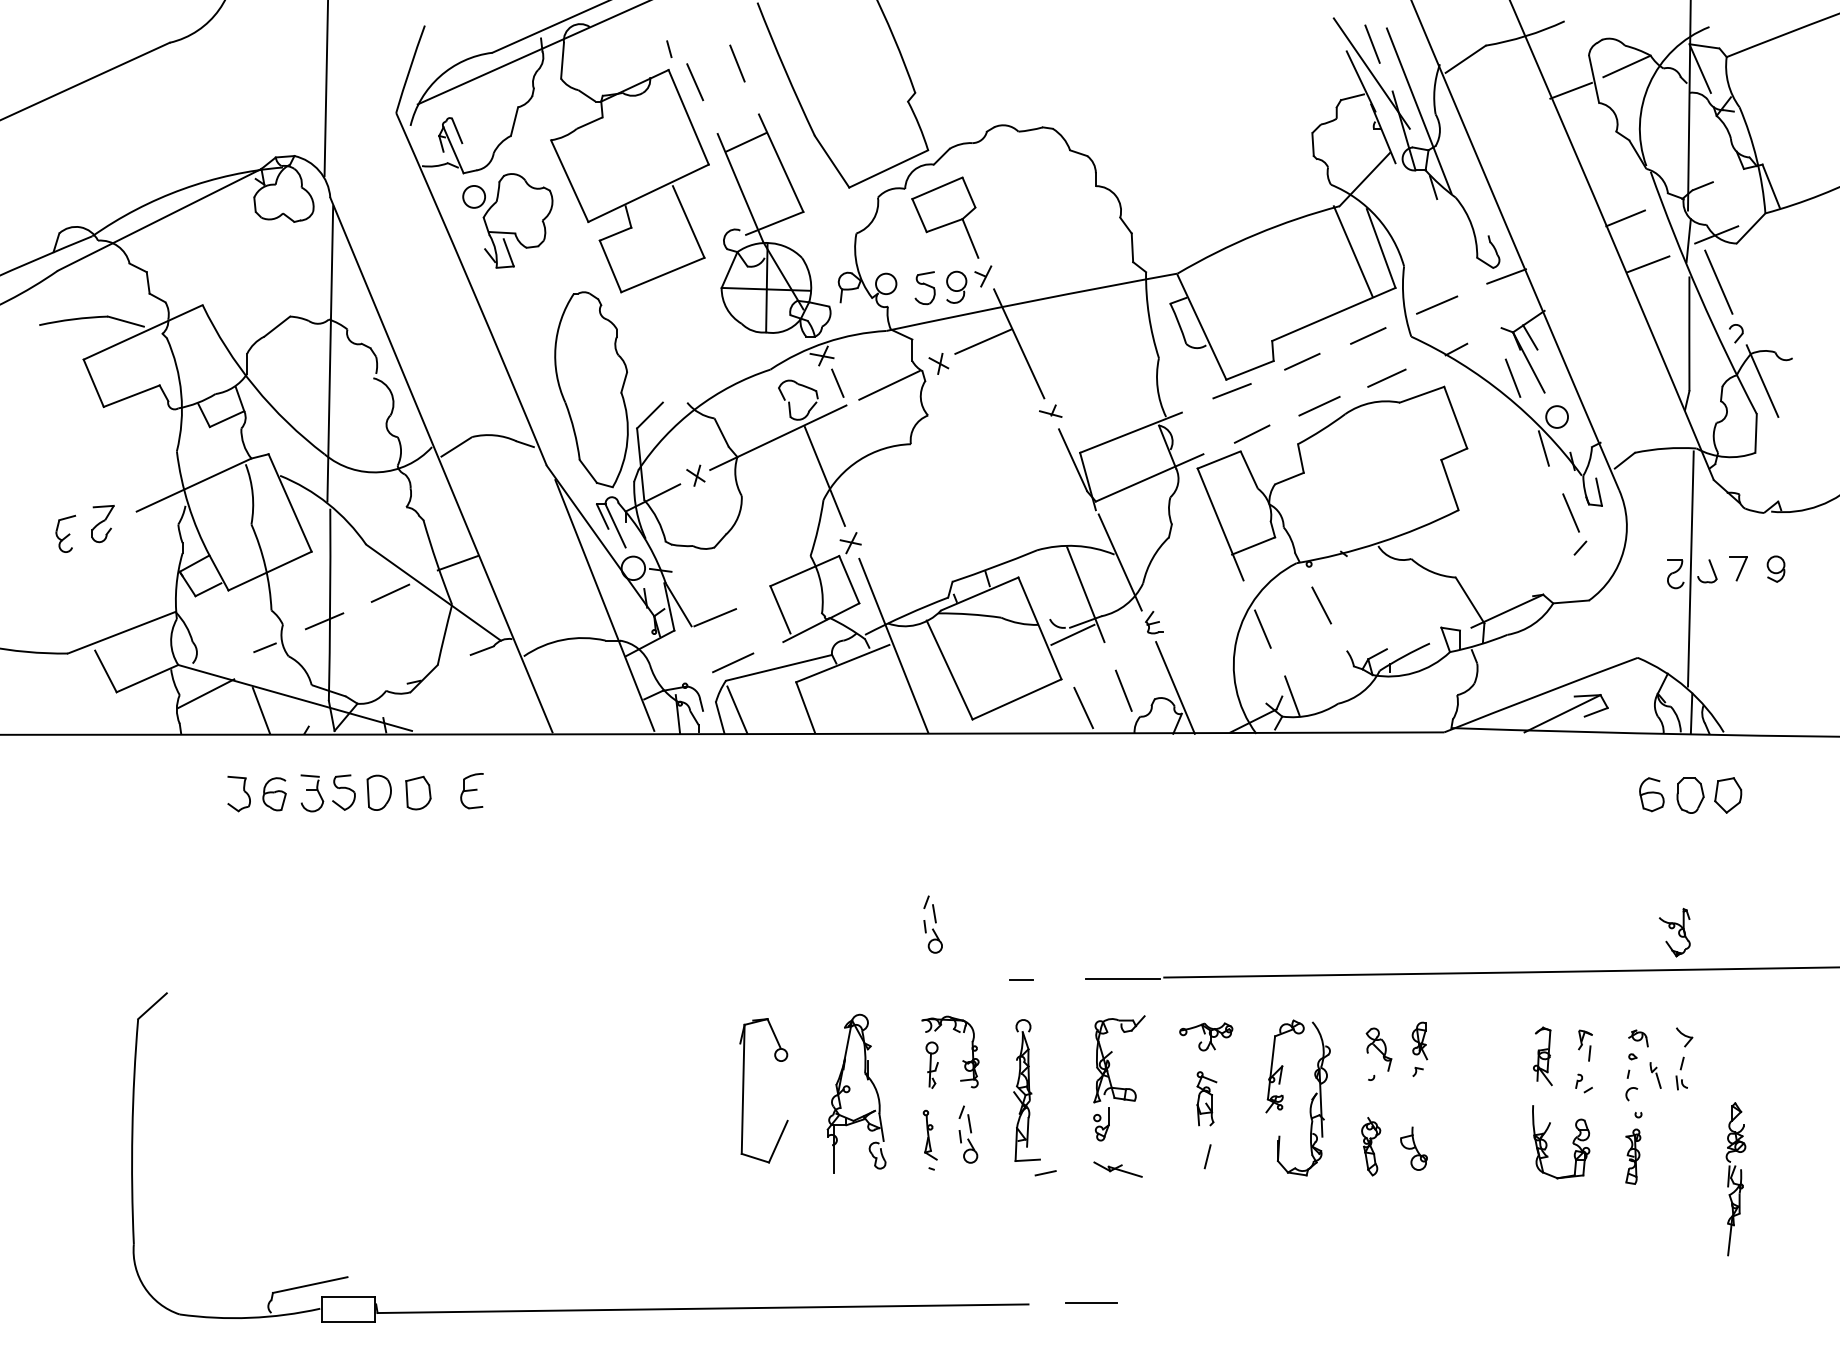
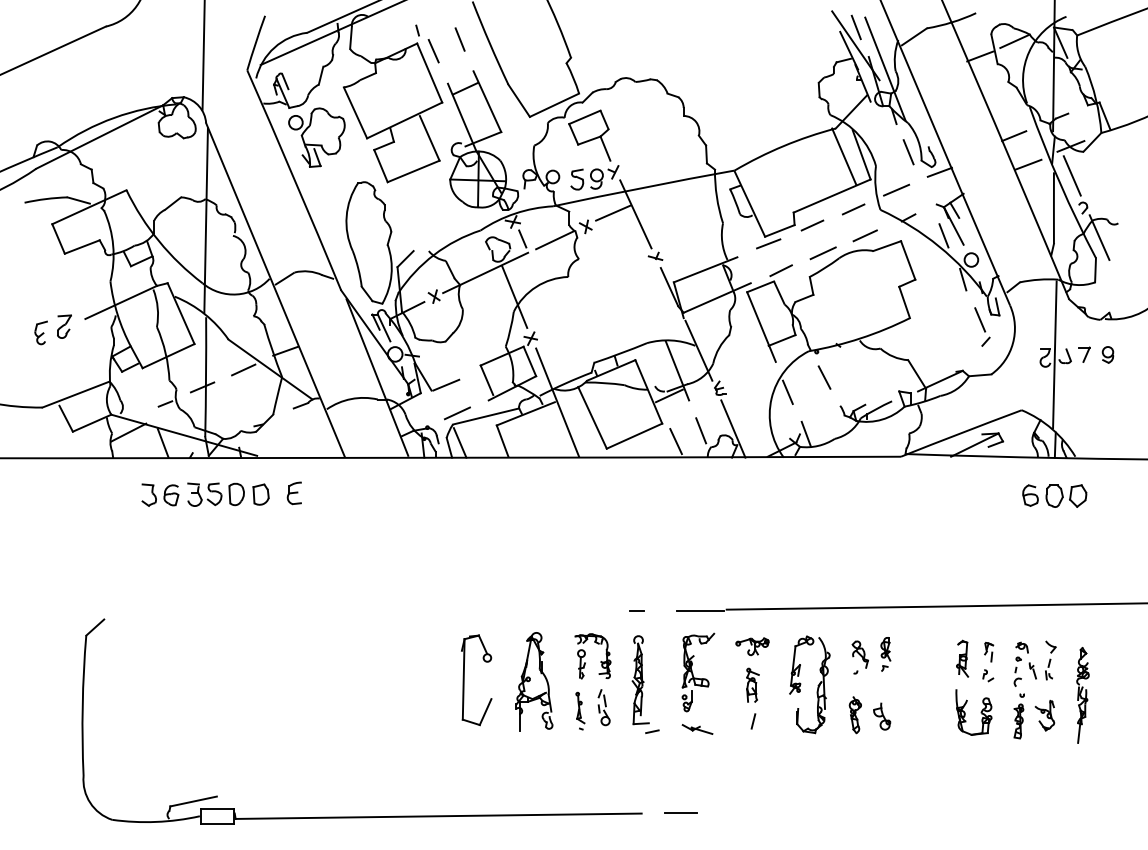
line: (1456, 244) -> (908, 152), added
part: (932, 924) -> (581, 576), removed
part: (1674, 932) -> (1044, 715), moved
part: (1735, 1179) -> (1082, 695), moved

